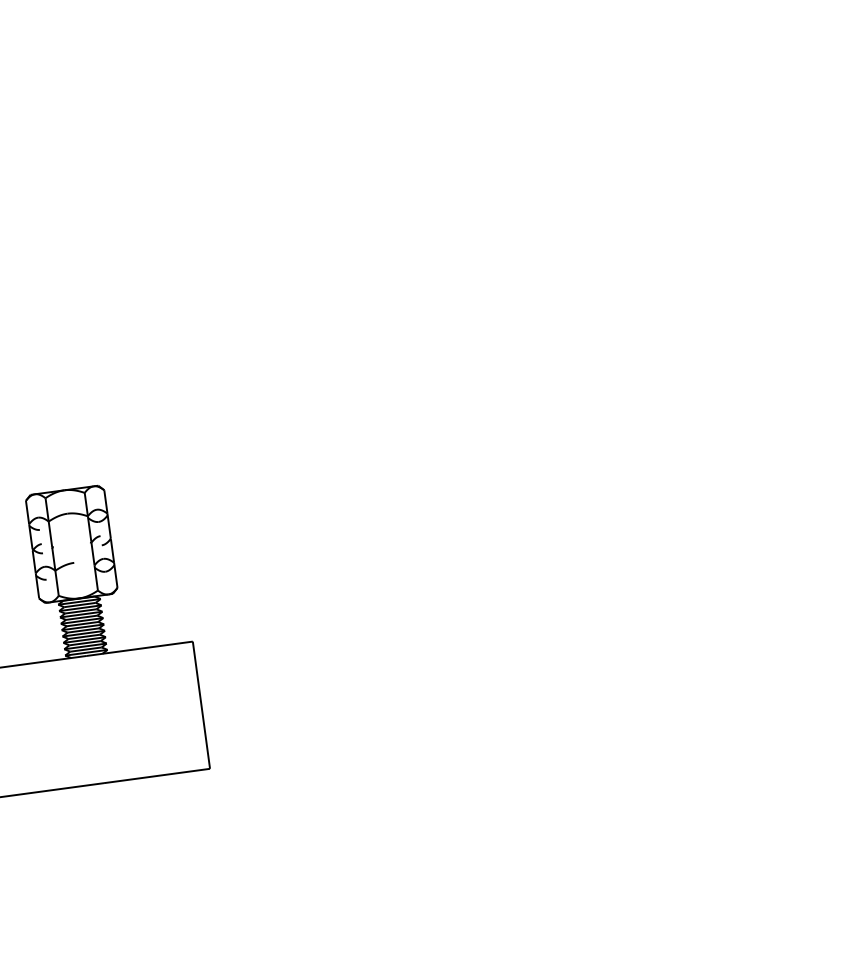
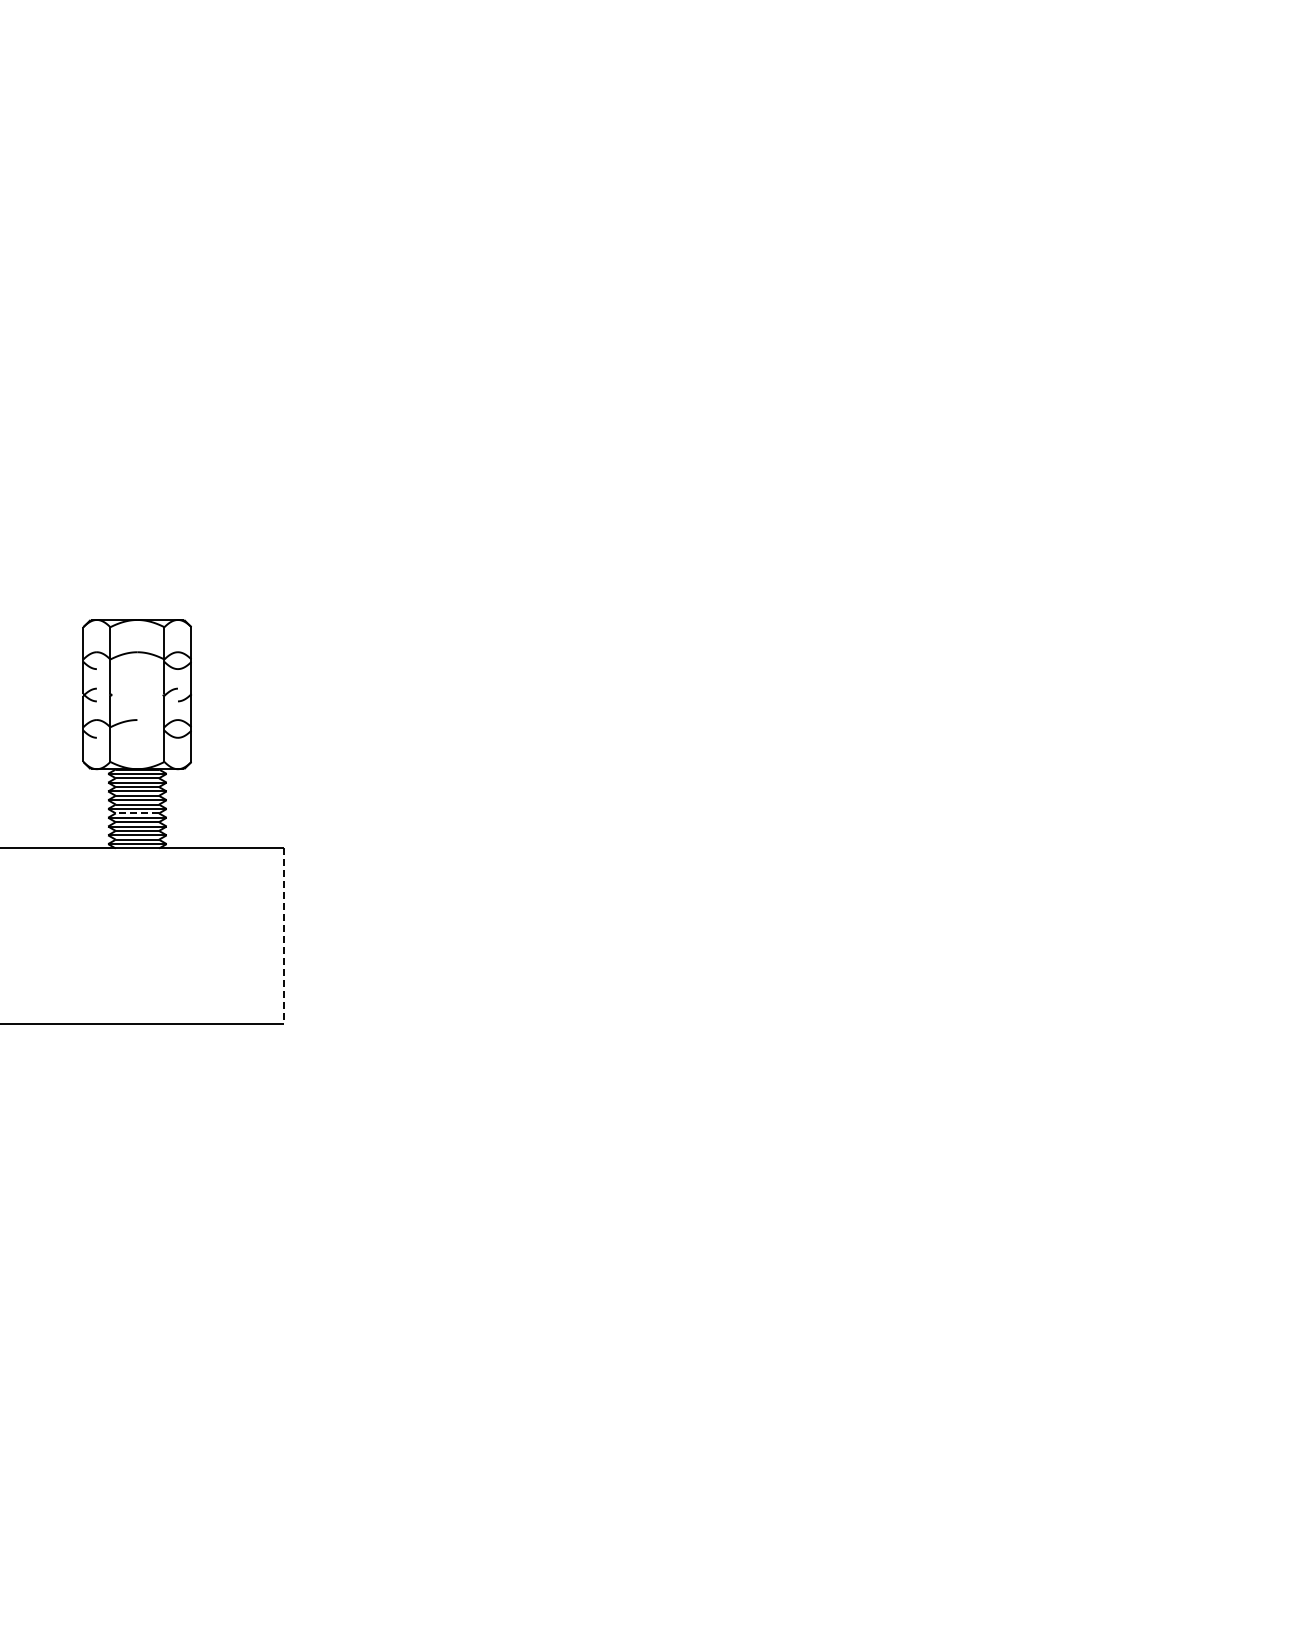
line: (83, 630) -> (137, 813), solid -> dashed
line: (201, 705) -> (283, 936), solid -> dashed

